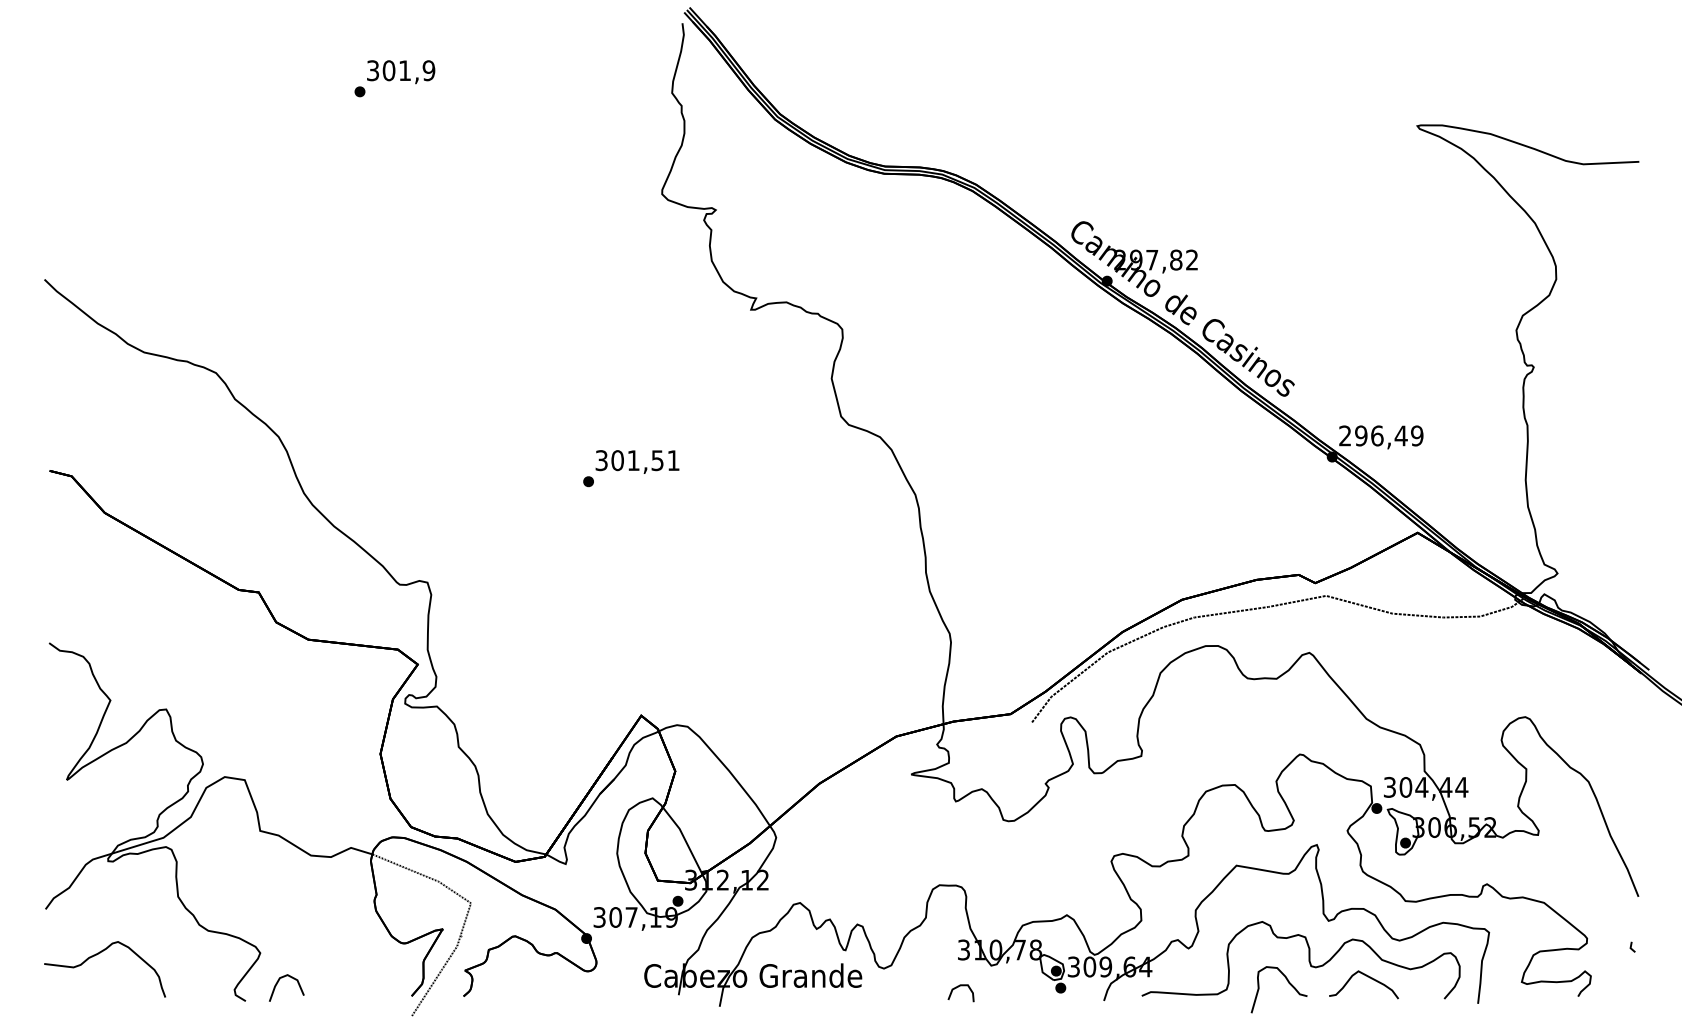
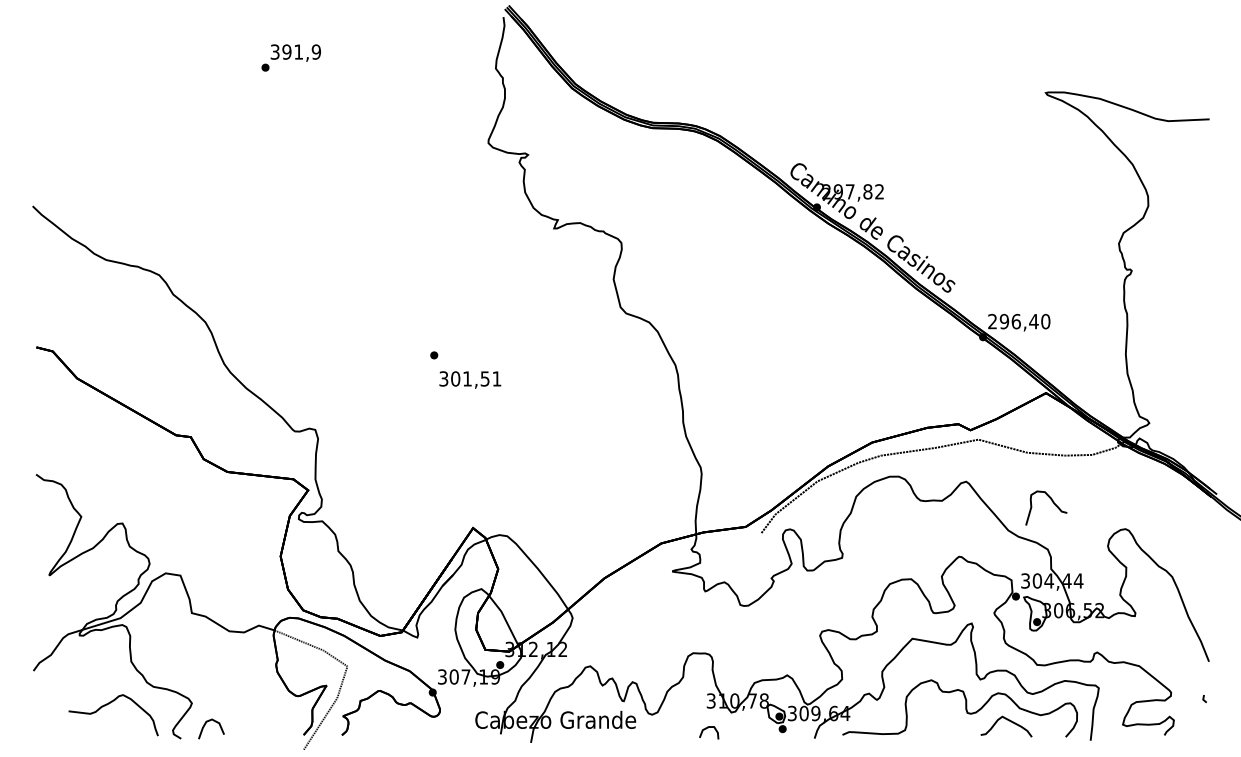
text: (388, 70) -> (286, 51), 301,9 -> 391,9
text: (1417, 435) -> (1045, 321), 296,49 -> 296,40
text: (637, 461) -> (470, 379), moved
curve: (96, 955) -> (107, 705), moved
curve: (1288, 983) -> (1053, 503), moved

